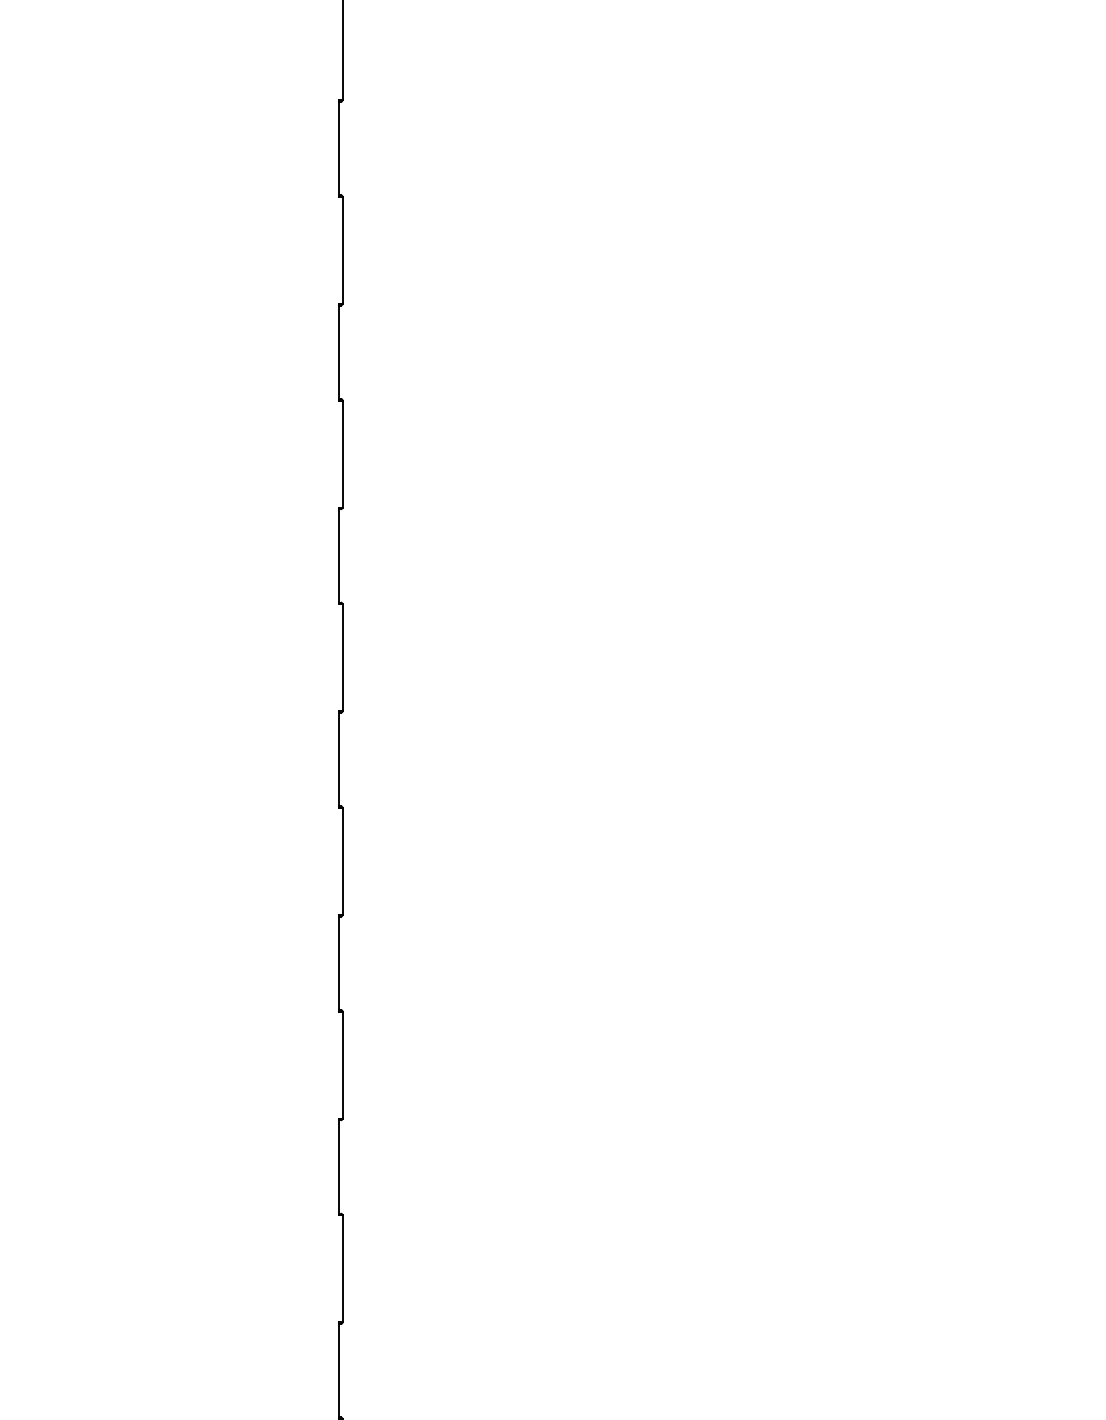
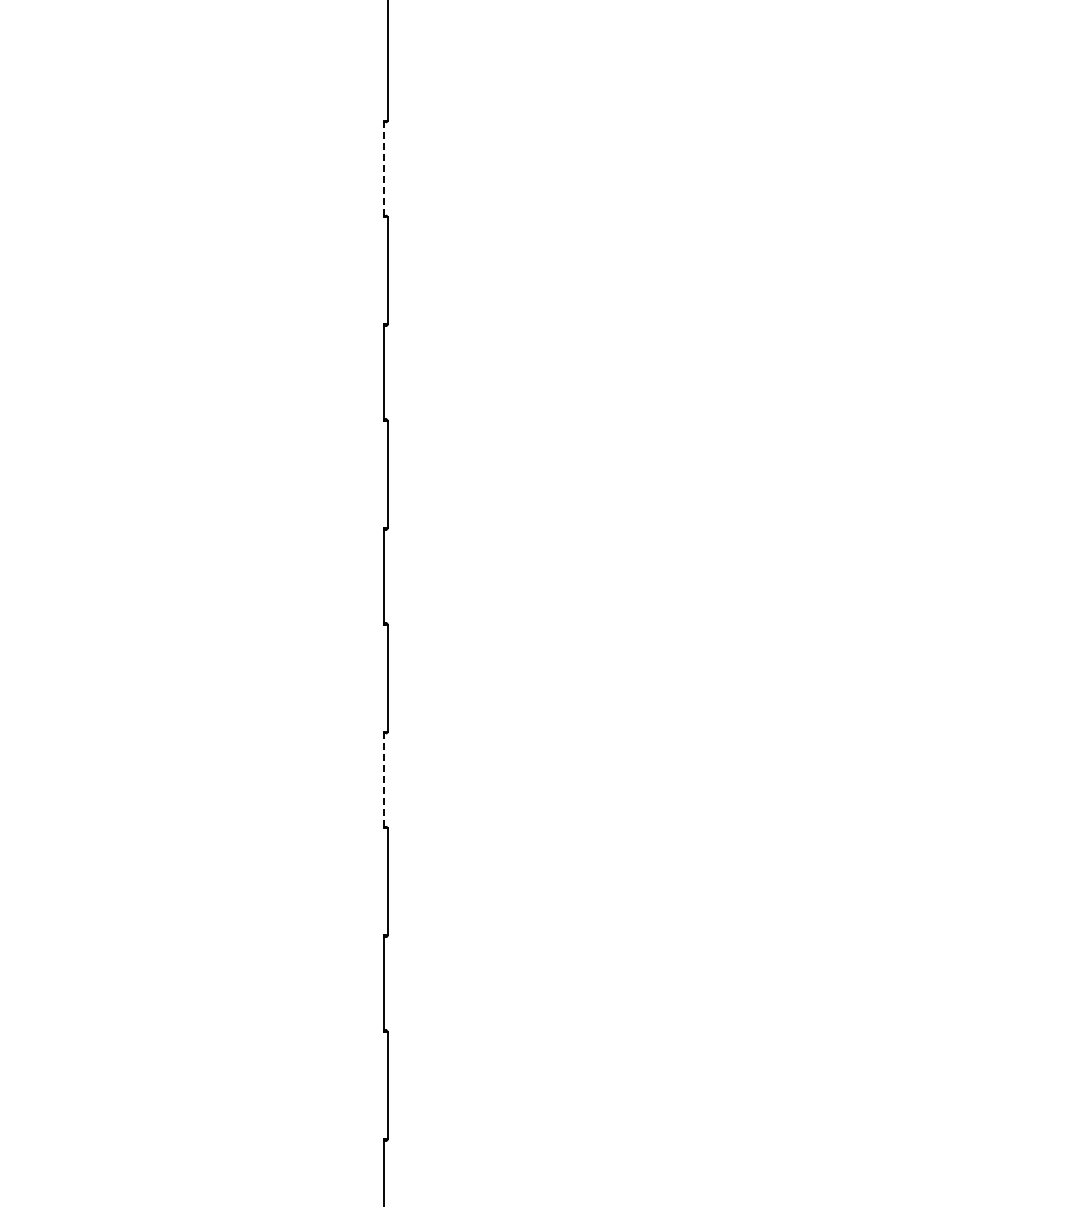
line: (339, 149) -> (384, 170), solid -> dashed
line: (339, 760) -> (384, 781), solid -> dashed

